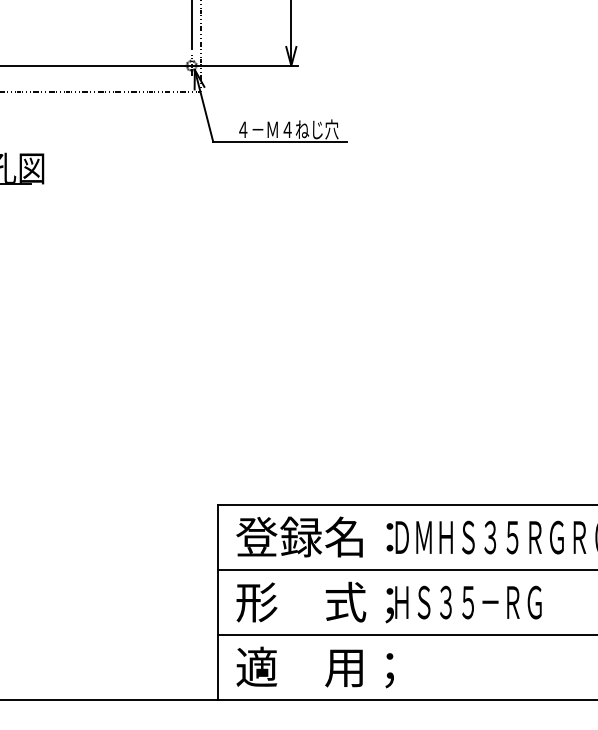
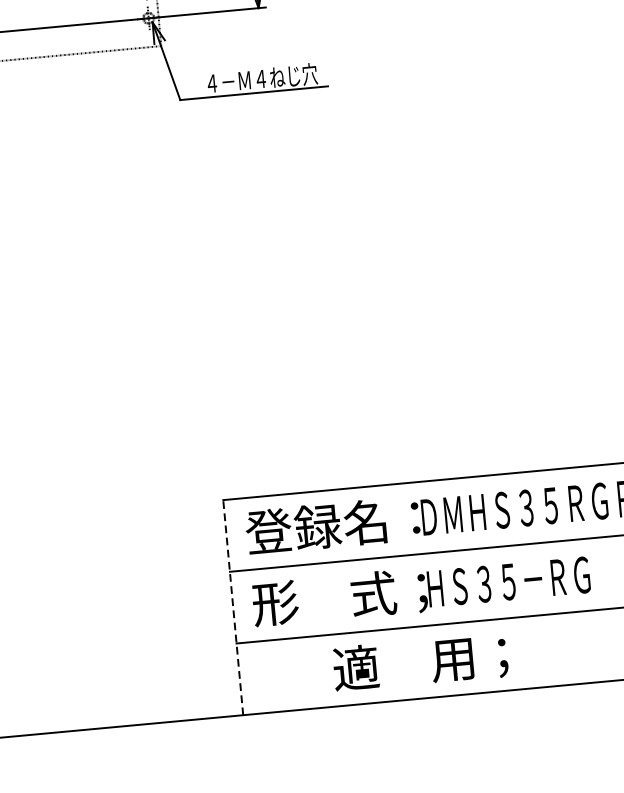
line: (218, 602) -> (233, 607), solid -> dashed
text: (314, 667) -> (419, 662), moved

